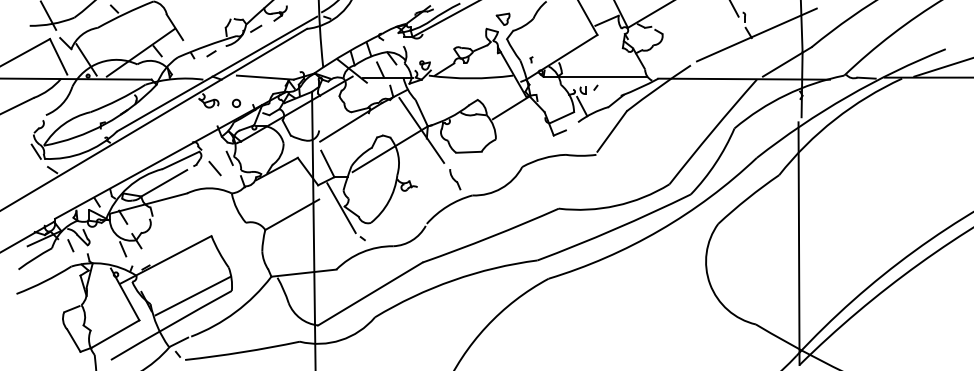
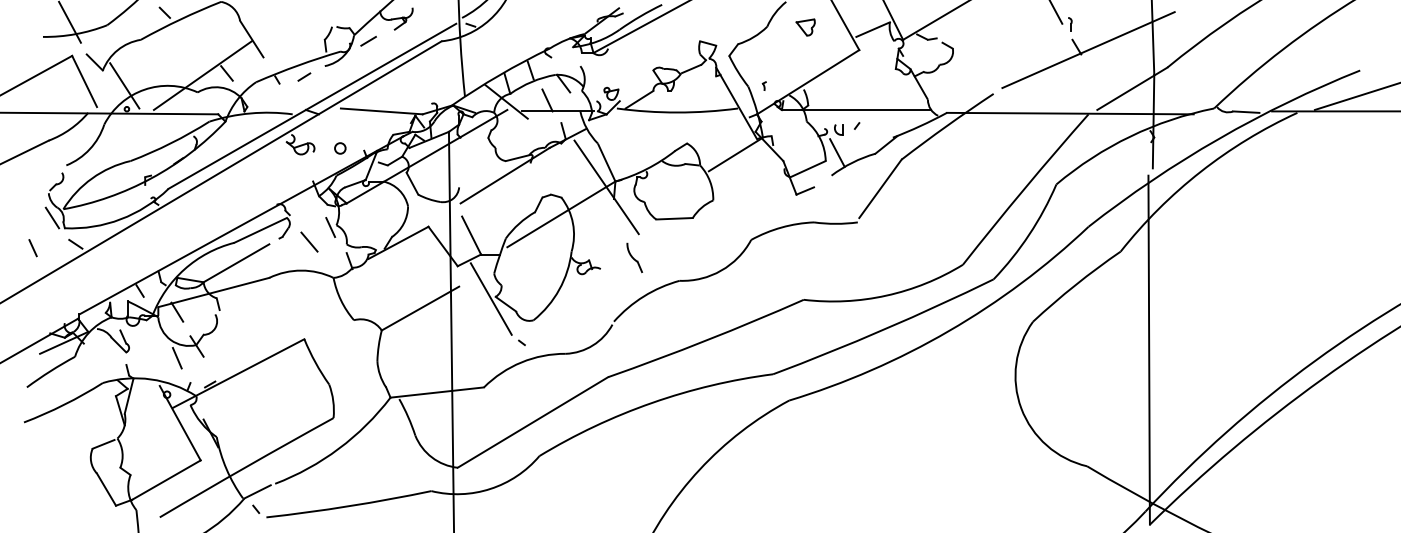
part: (502, 18) -> (804, 26), moved
part: (455, 179) -> (635, 257), moved
line: (70, 245) -> (32, 247), moved
line: (192, 295) -> (277, 424), removed

